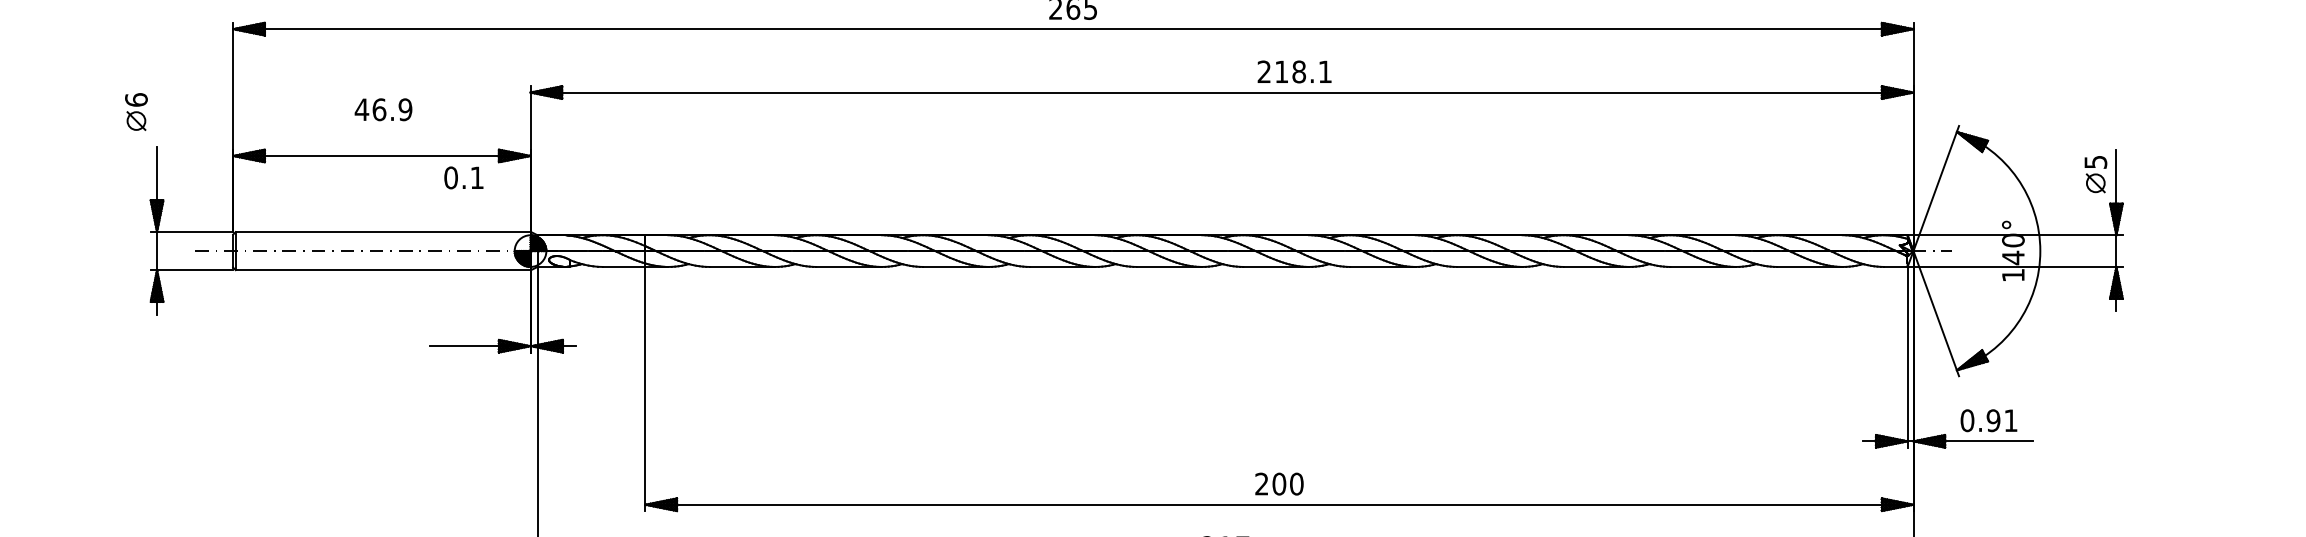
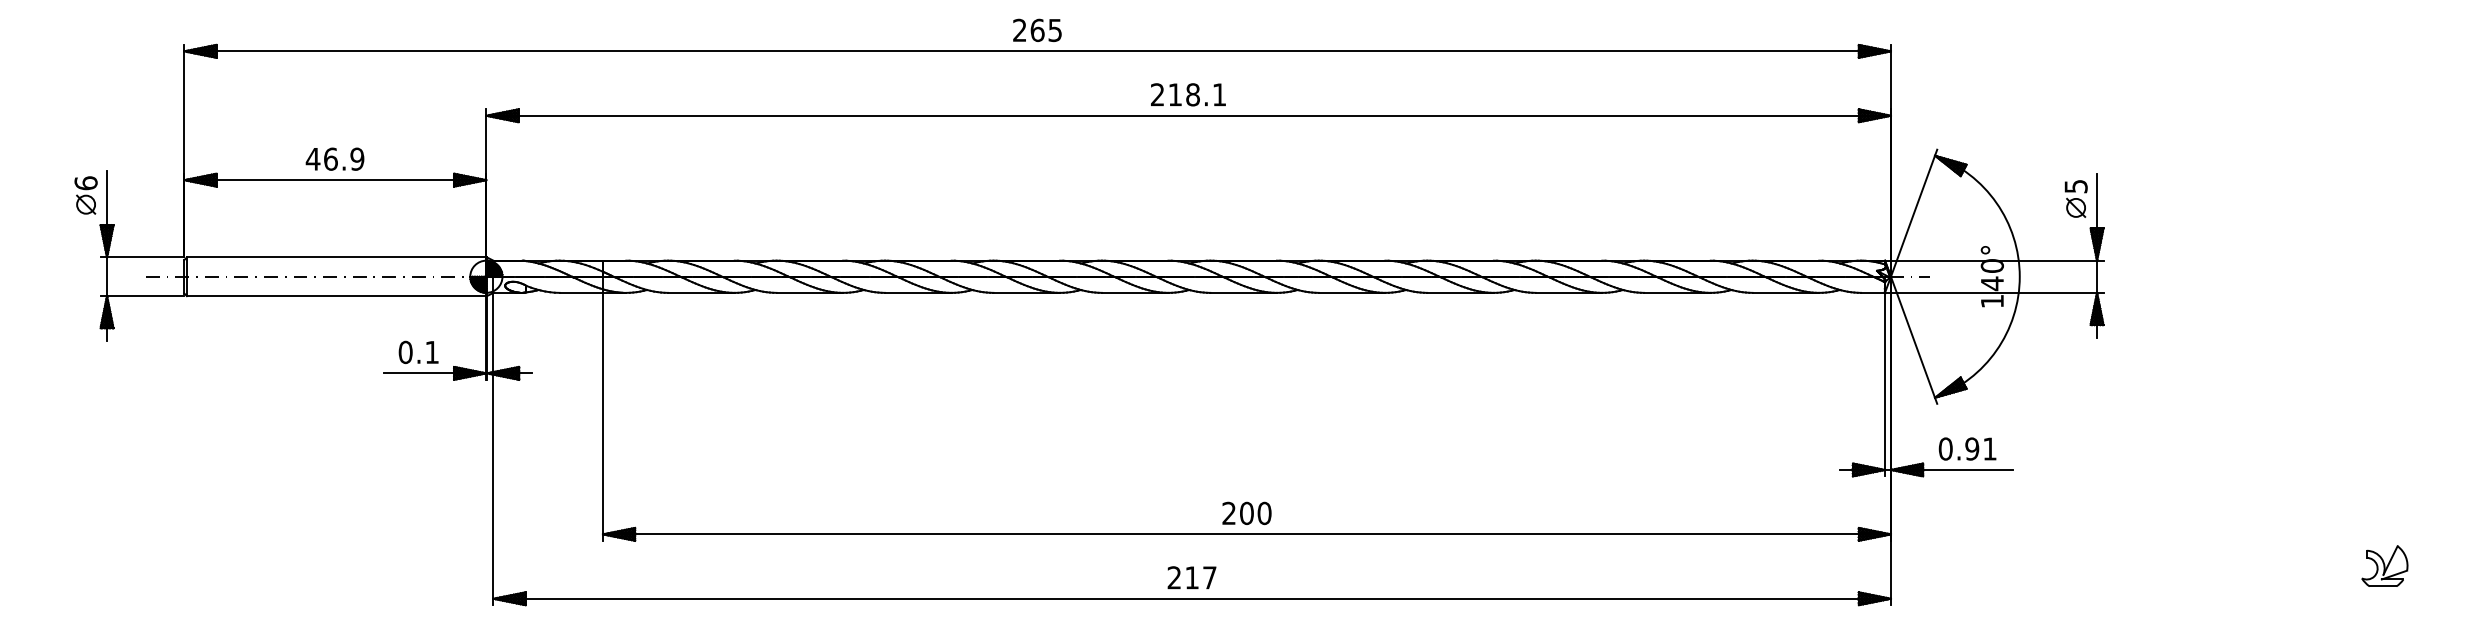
text: (1294, 71) -> (1188, 94), moved
text: (382, 109) -> (334, 158), moved
part: (135, 112) -> (85, 195), moved
text: (463, 176) -> (418, 351), moved

